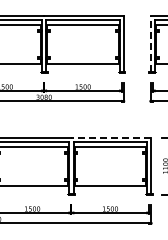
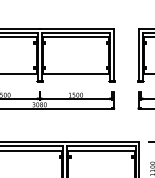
line: (150, 43) -> (138, 54), dashed -> solid
line: (111, 137) -> (102, 142), dashed -> solid

